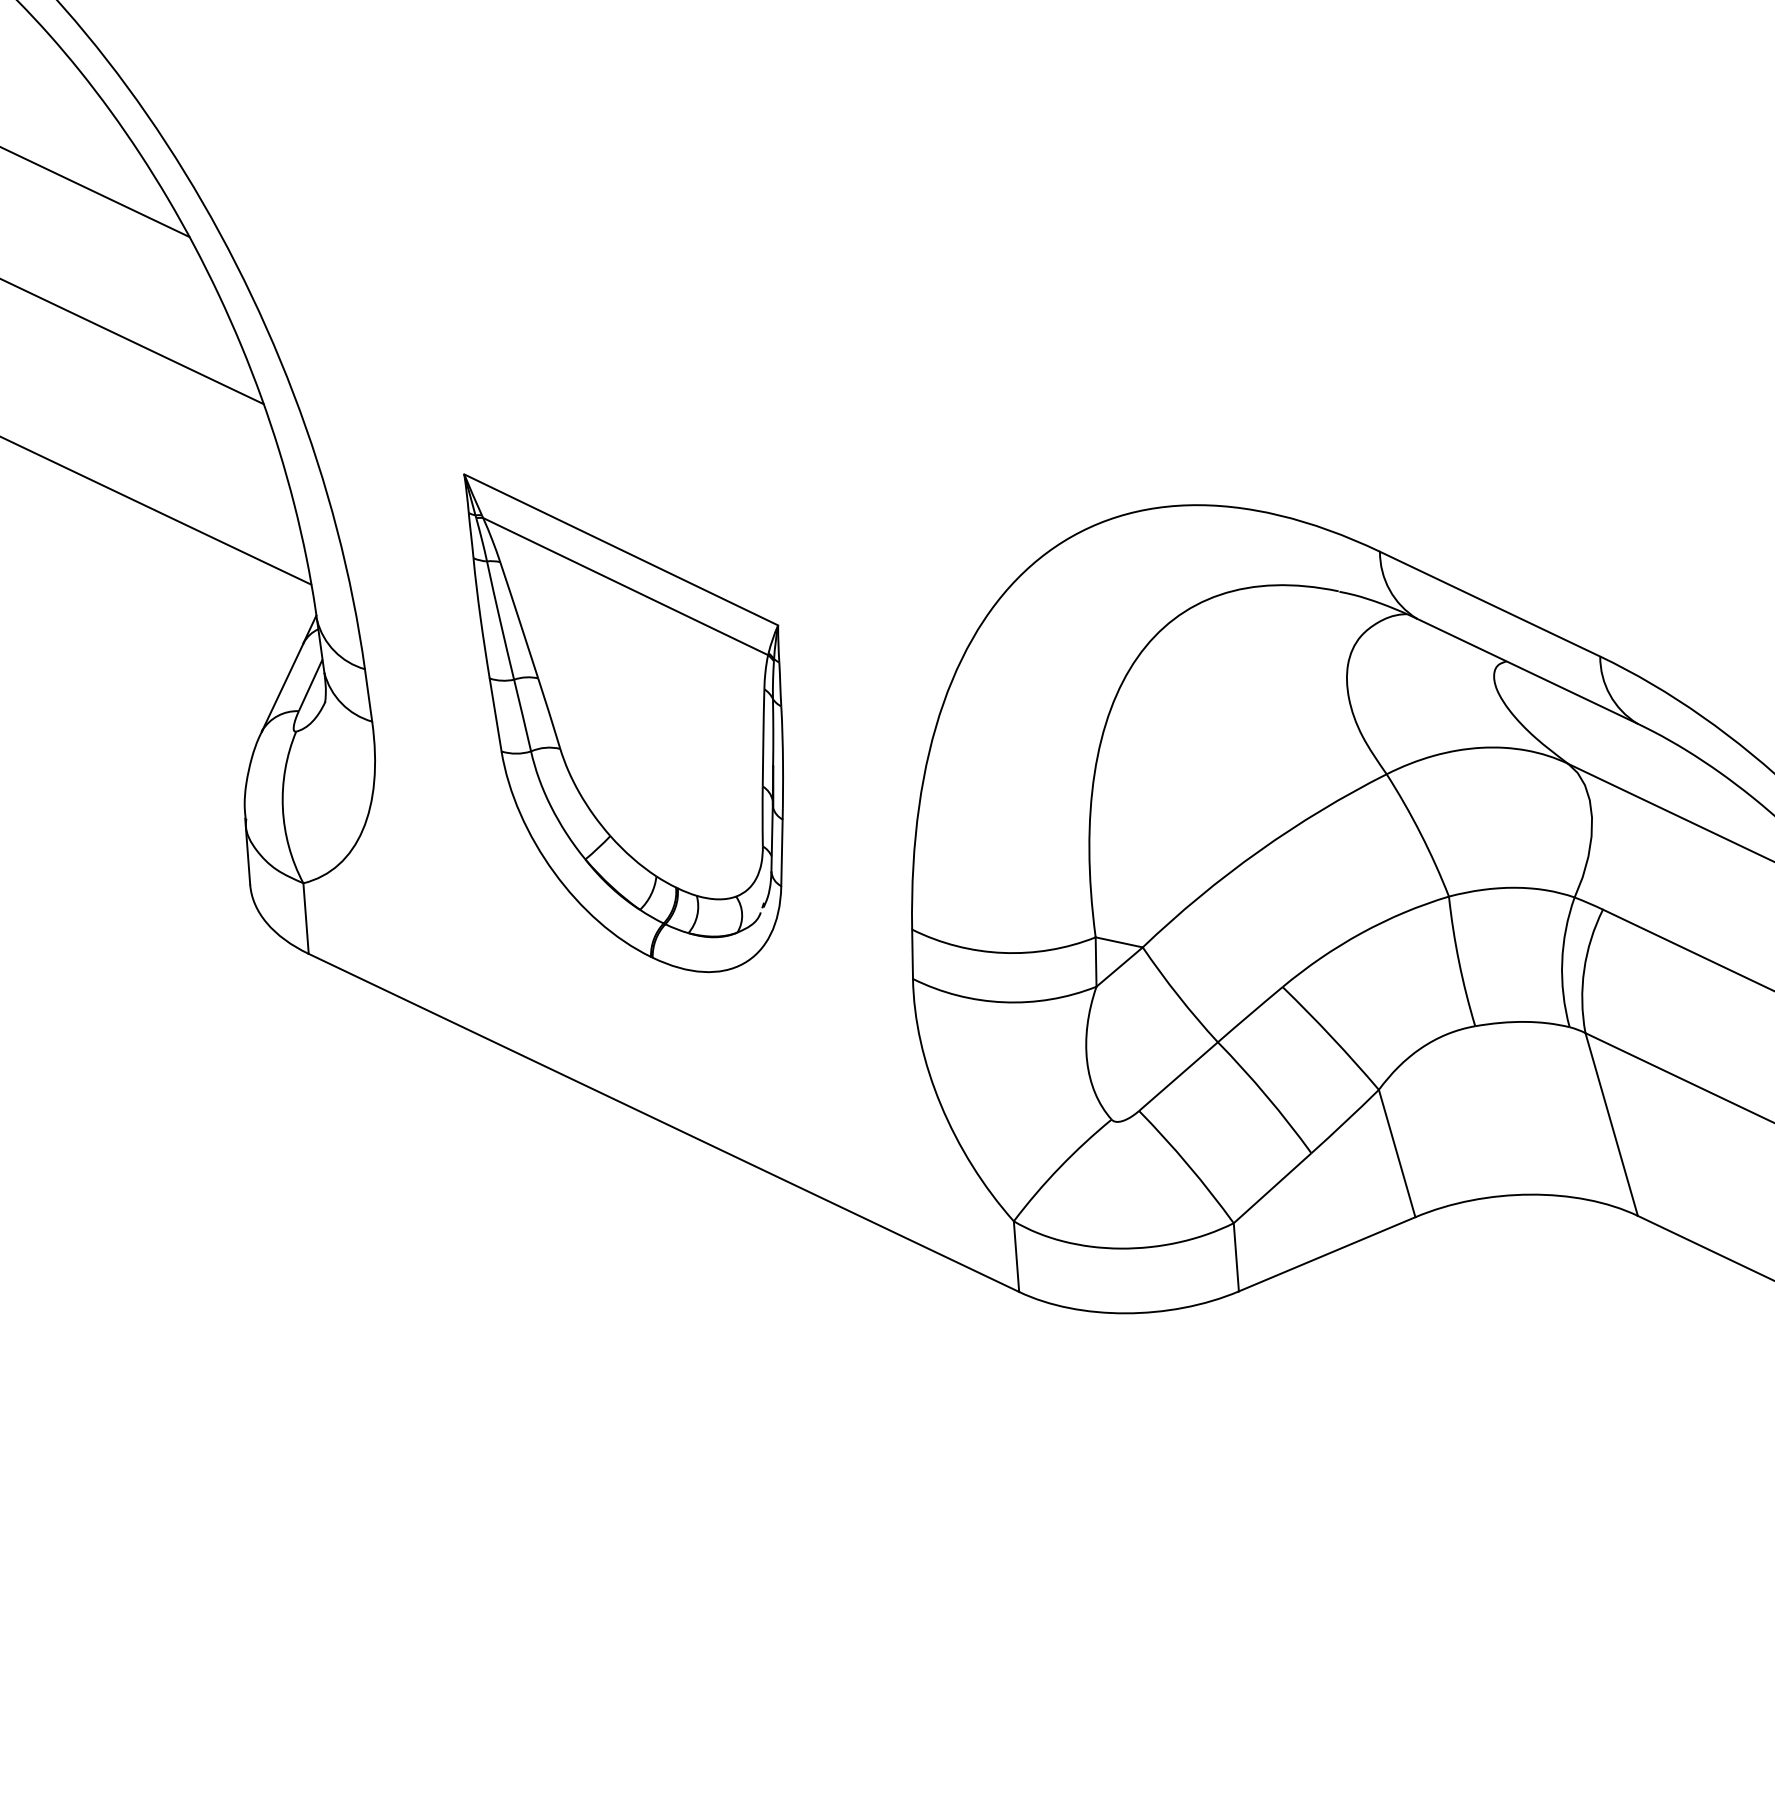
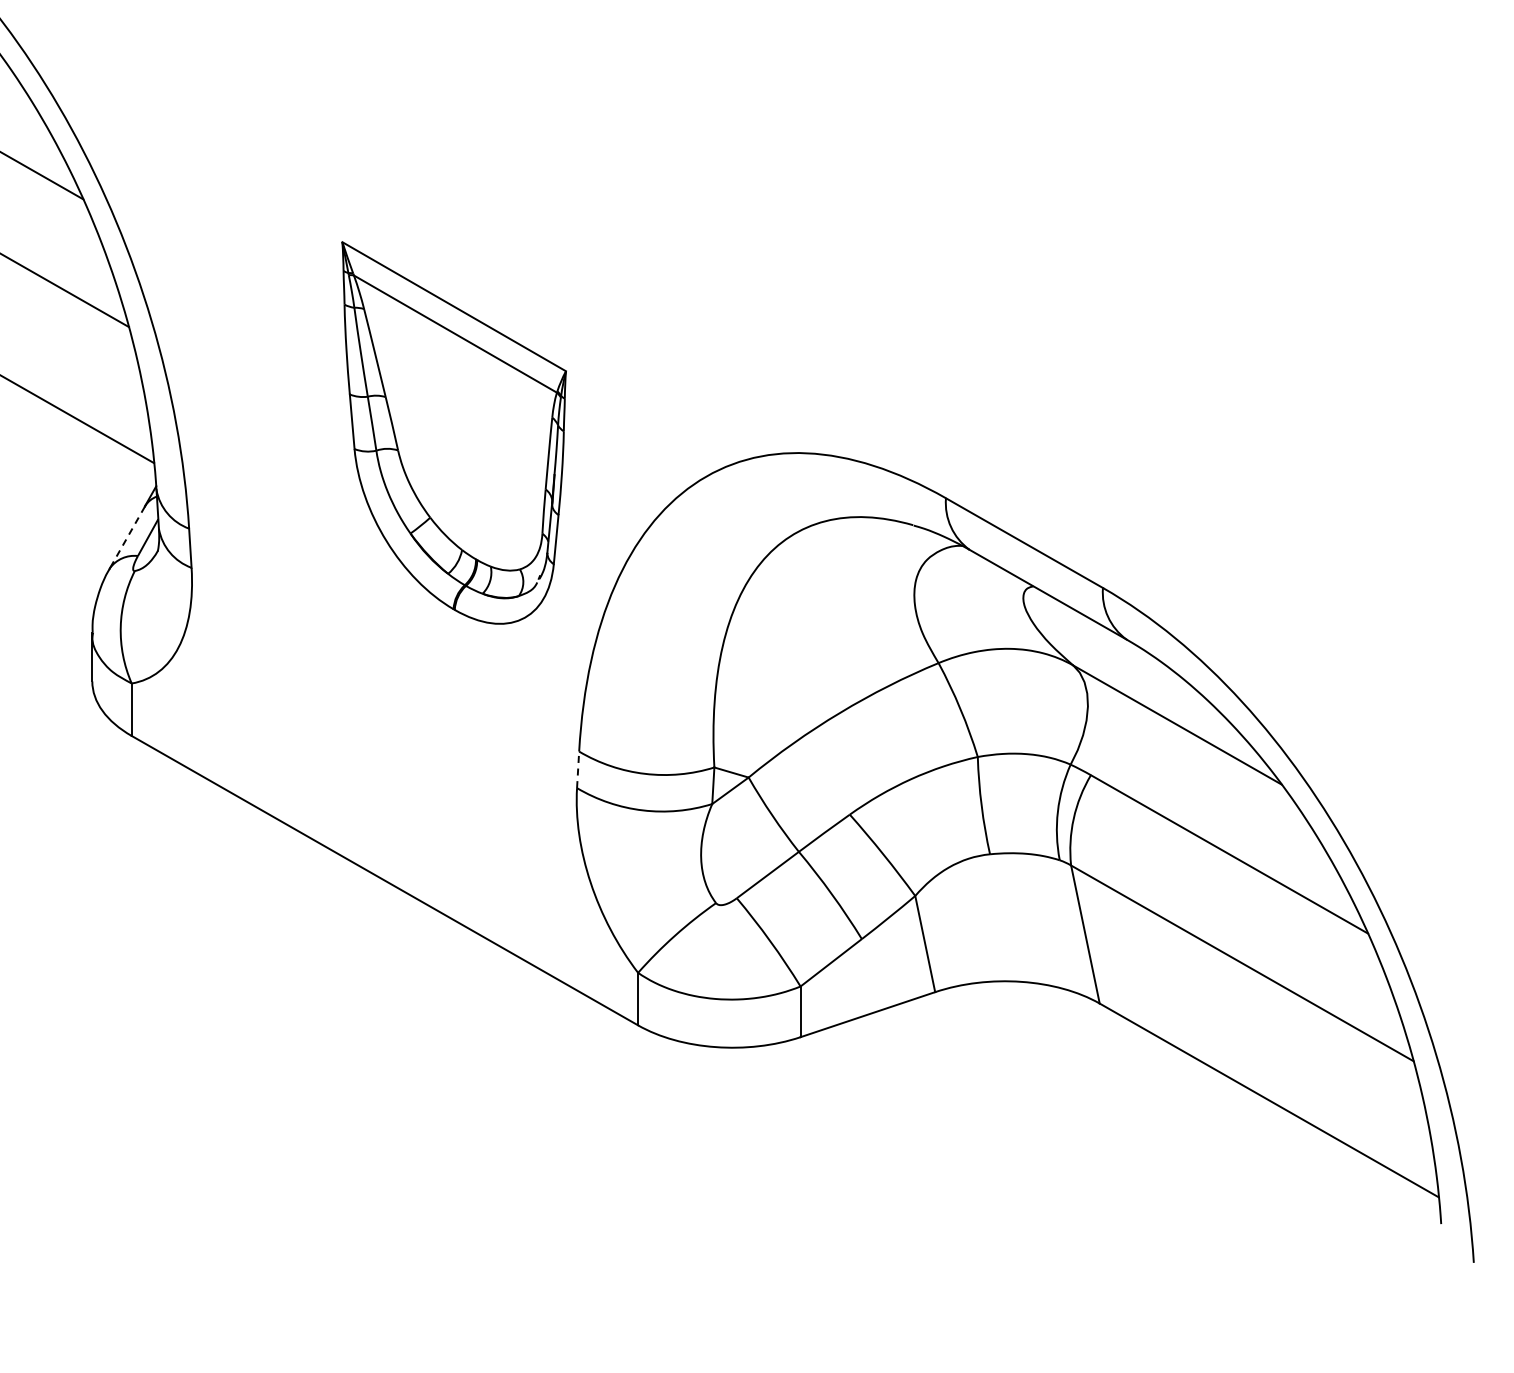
line: (282, 687) -> (127, 537), solid -> dashed
part: (632, 719) -> (453, 432), moved
line: (913, 953) -> (578, 769), solid -> dashed

